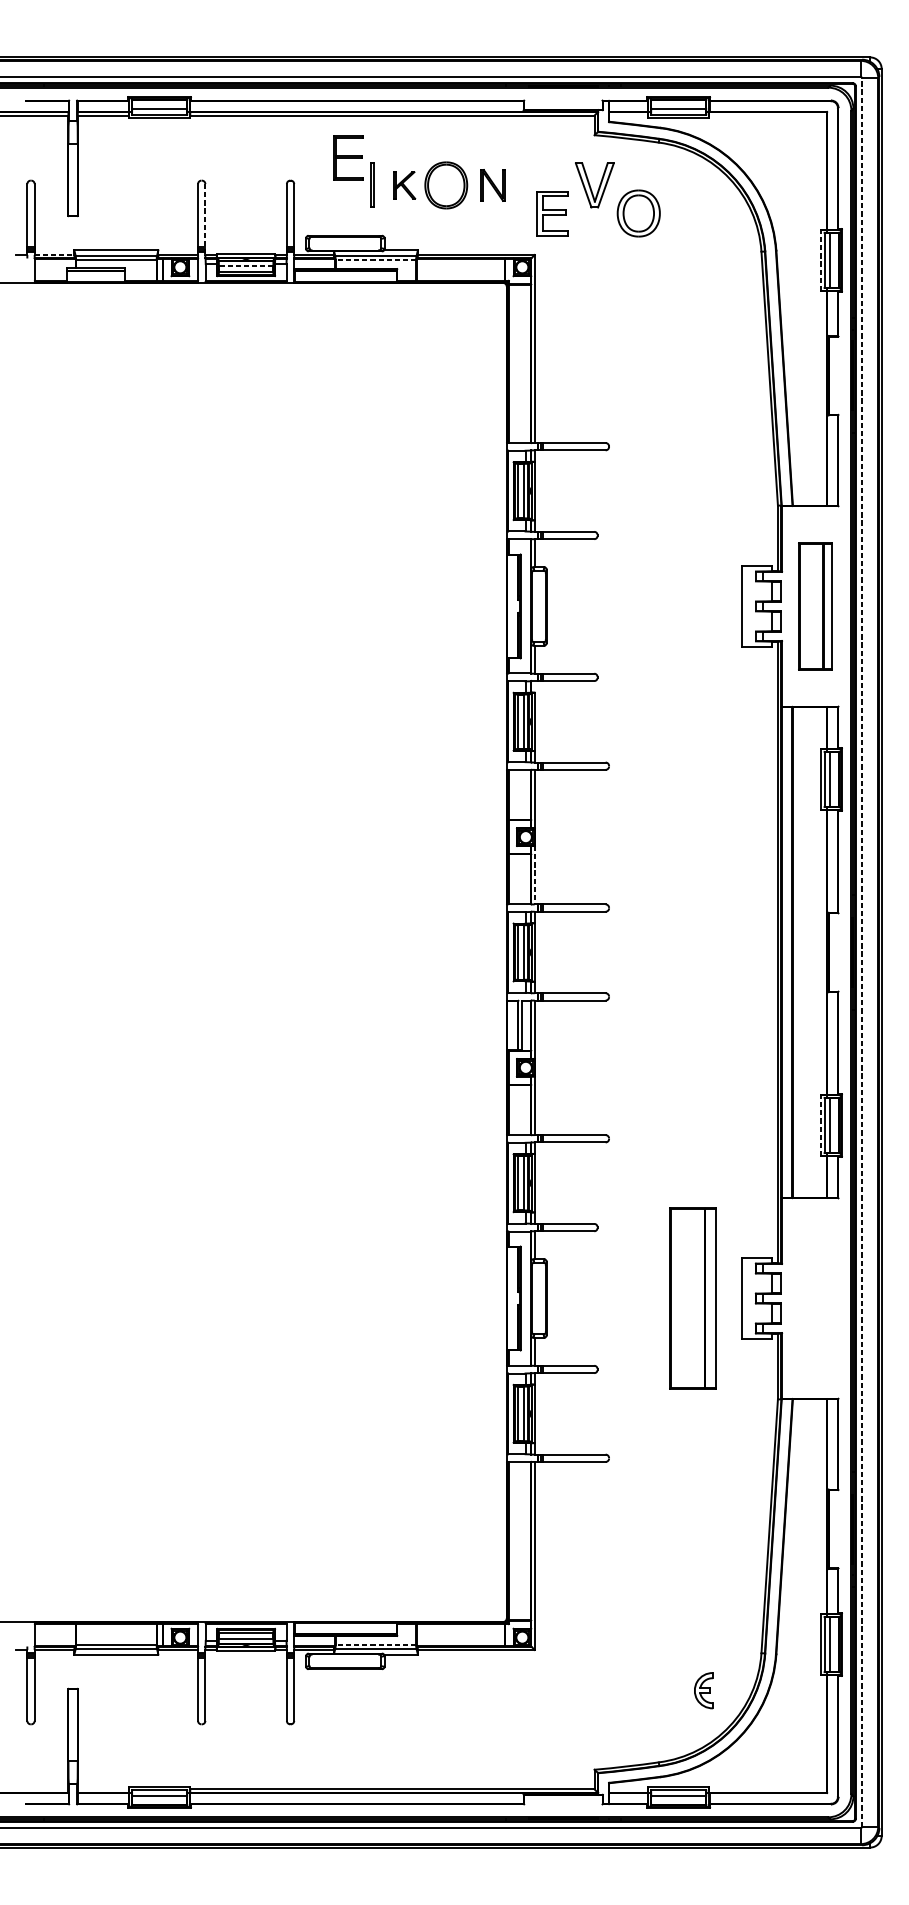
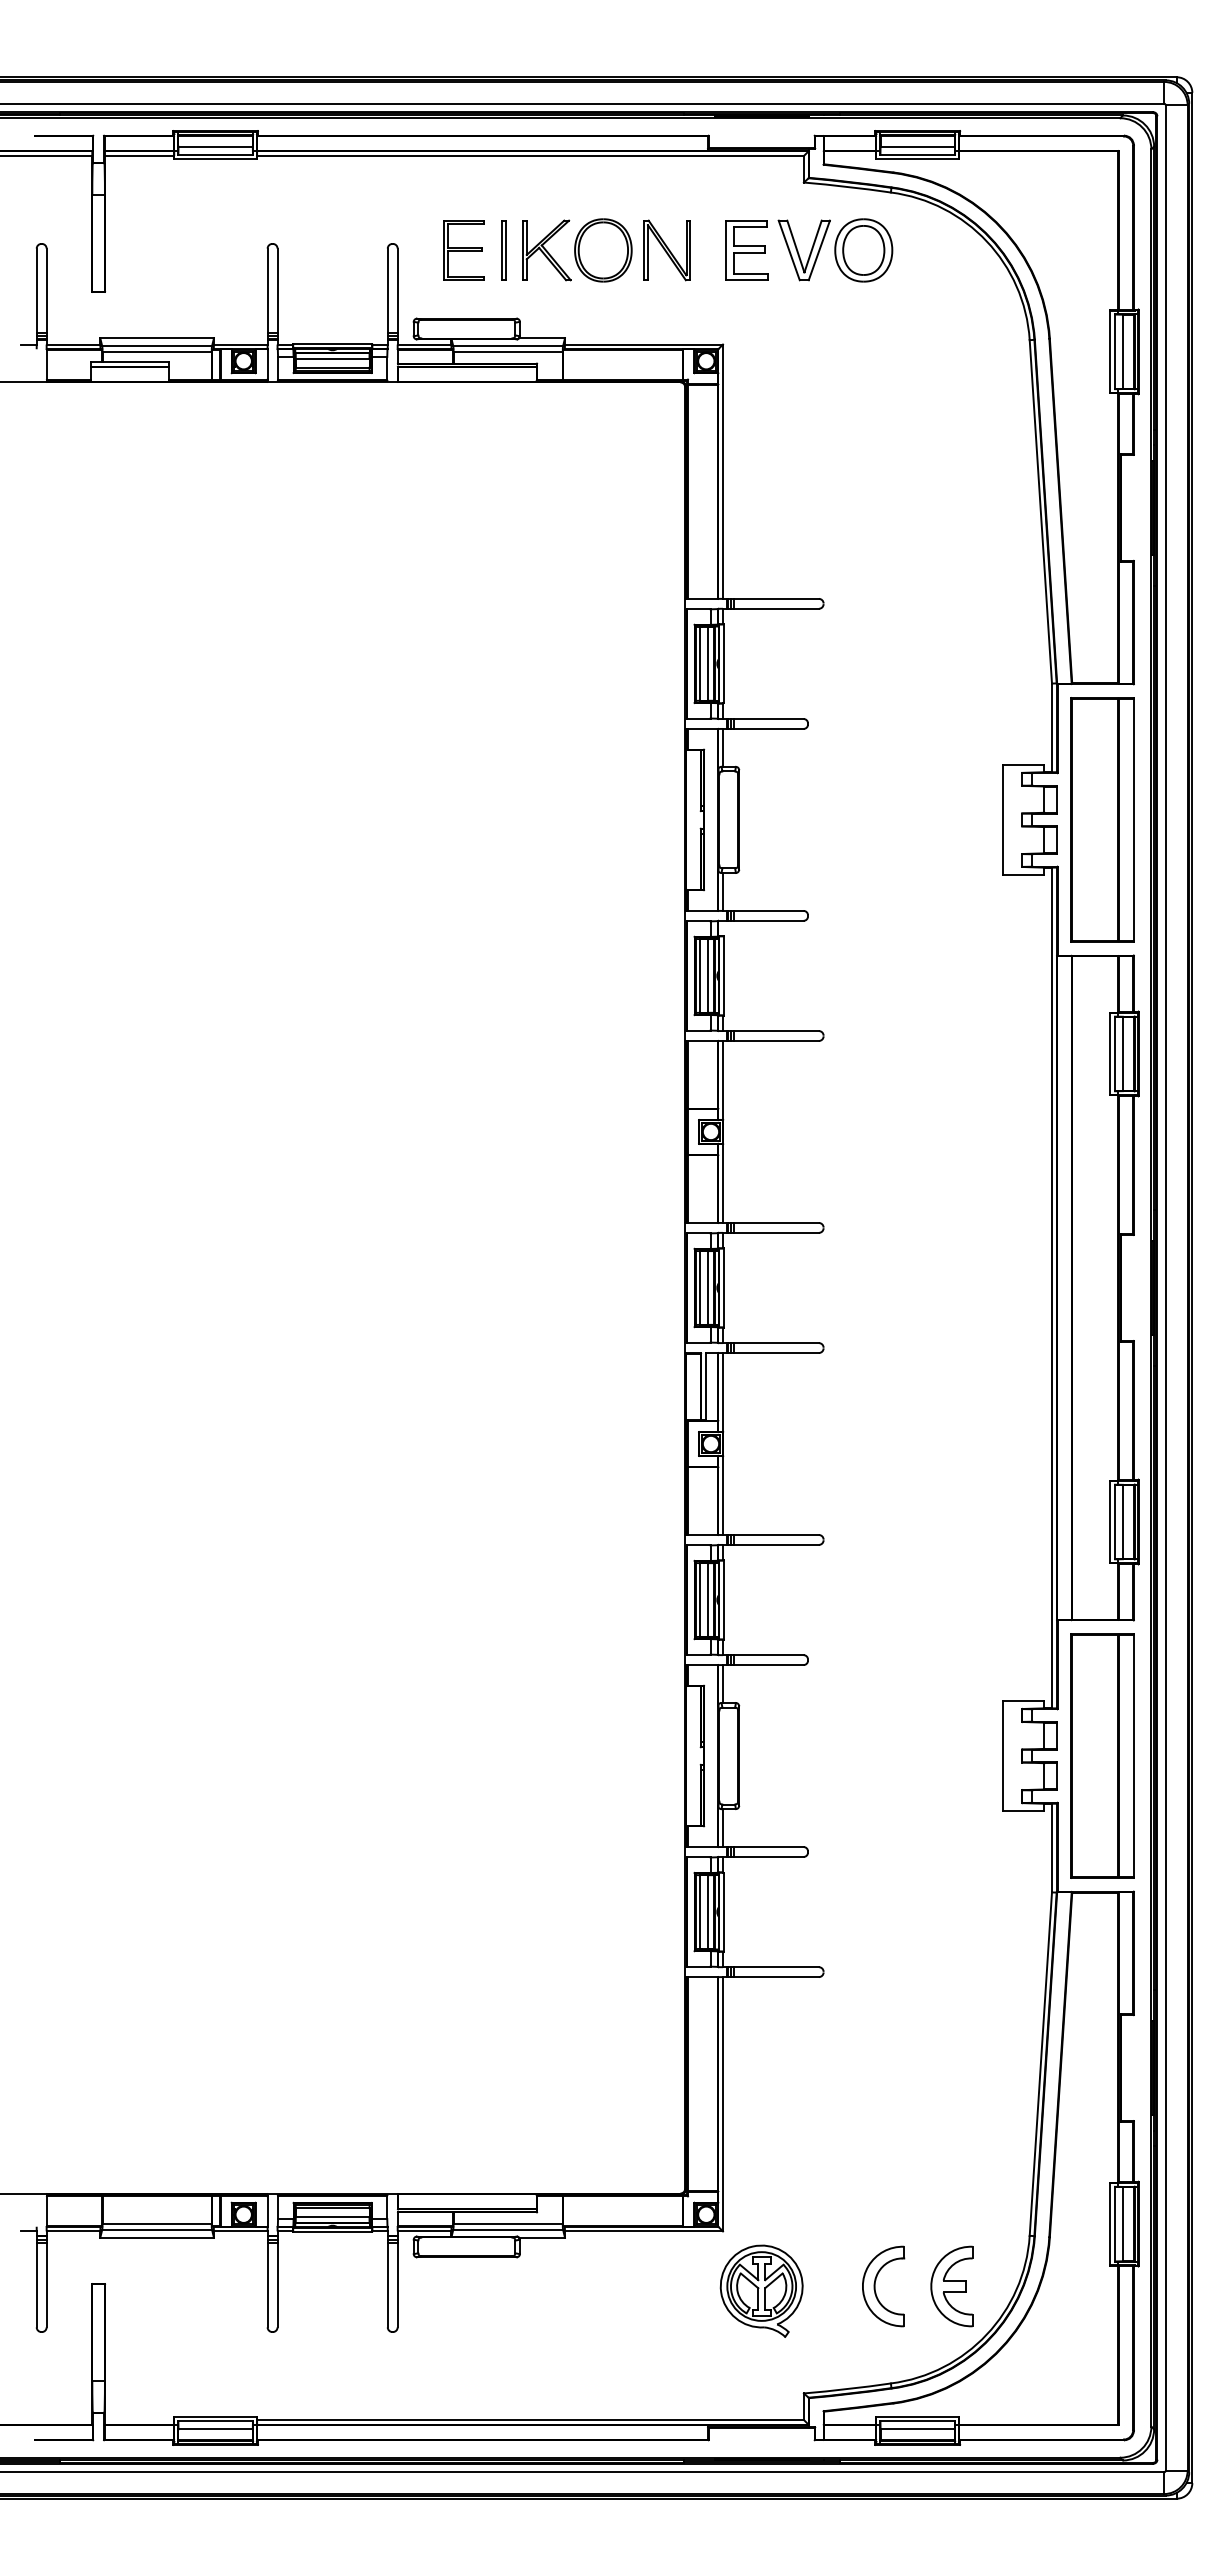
part: (348, 158) -> (463, 250), moved
part: (404, 185) -> (546, 250), size x1.67
part: (492, 185) -> (666, 250), size x1.43
part: (552, 213) -> (746, 250), moved
part: (638, 213) -> (863, 250), moved
line: (205, 219) -> (277, 296), dashed -> solid
line: (54, 254) -> (73, 344), dashed -> solid
line: (376, 260) -> (508, 351), dashed -> solid
line: (821, 260) -> (1110, 351), dashed -> solid
line: (246, 266) -> (332, 359), dashed -> solid
part: (815, 606) -> (1102, 819), size x1.43
line: (535, 875) -> (723, 1184), dashed -> solid
line: (861, 952) -> (1165, 1288), dashed -> solid
line: (821, 1125) -> (1110, 1521), dashed -> solid
part: (693, 1298) -> (1102, 1755), moved
line: (376, 1644) -> (508, 2224), dashed -> solid
part: (647, 1690) -> (875, 2286), added
part: (703, 1690) -> (951, 2286), size x1.67
part: (563, 1693) -> (761, 2290), added

